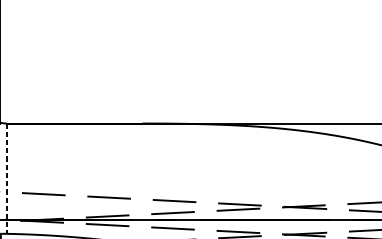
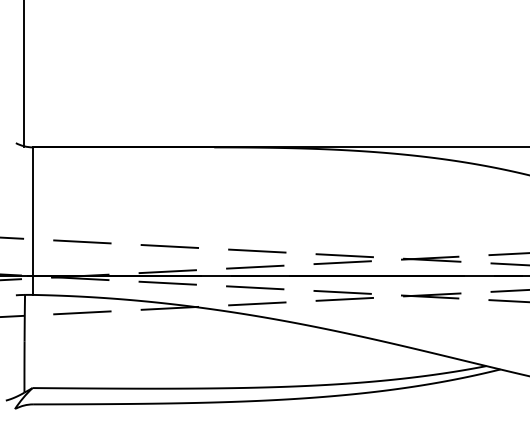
line: (7, 178) -> (33, 221), dashed -> solid

